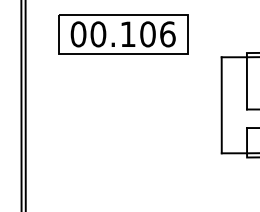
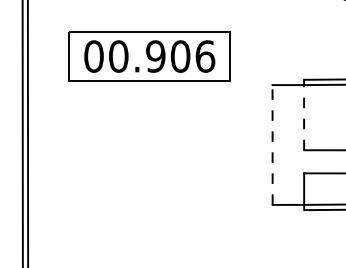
text: (127, 34) -> (155, 56), 00.106 -> 00.906
line: (247, 83) -> (304, 117), solid -> dashed
line: (221, 105) -> (272, 145), solid -> dashed

